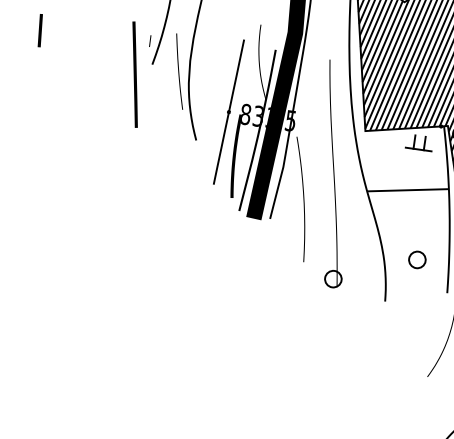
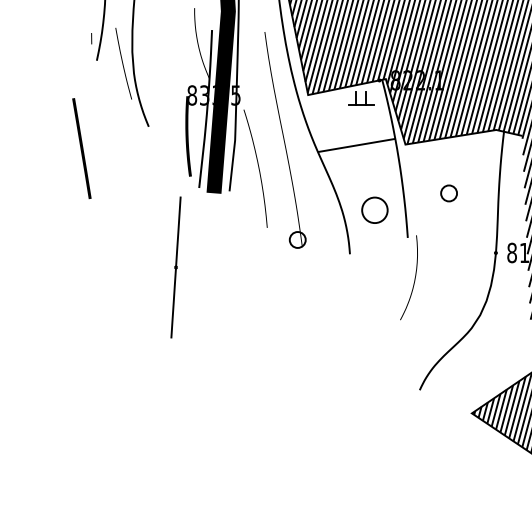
line: (134, 74) -> (81, 148), moved
line: (228, 112) -> (175, 267), moved
part: (416, 259) -> (374, 210), size x1.6

